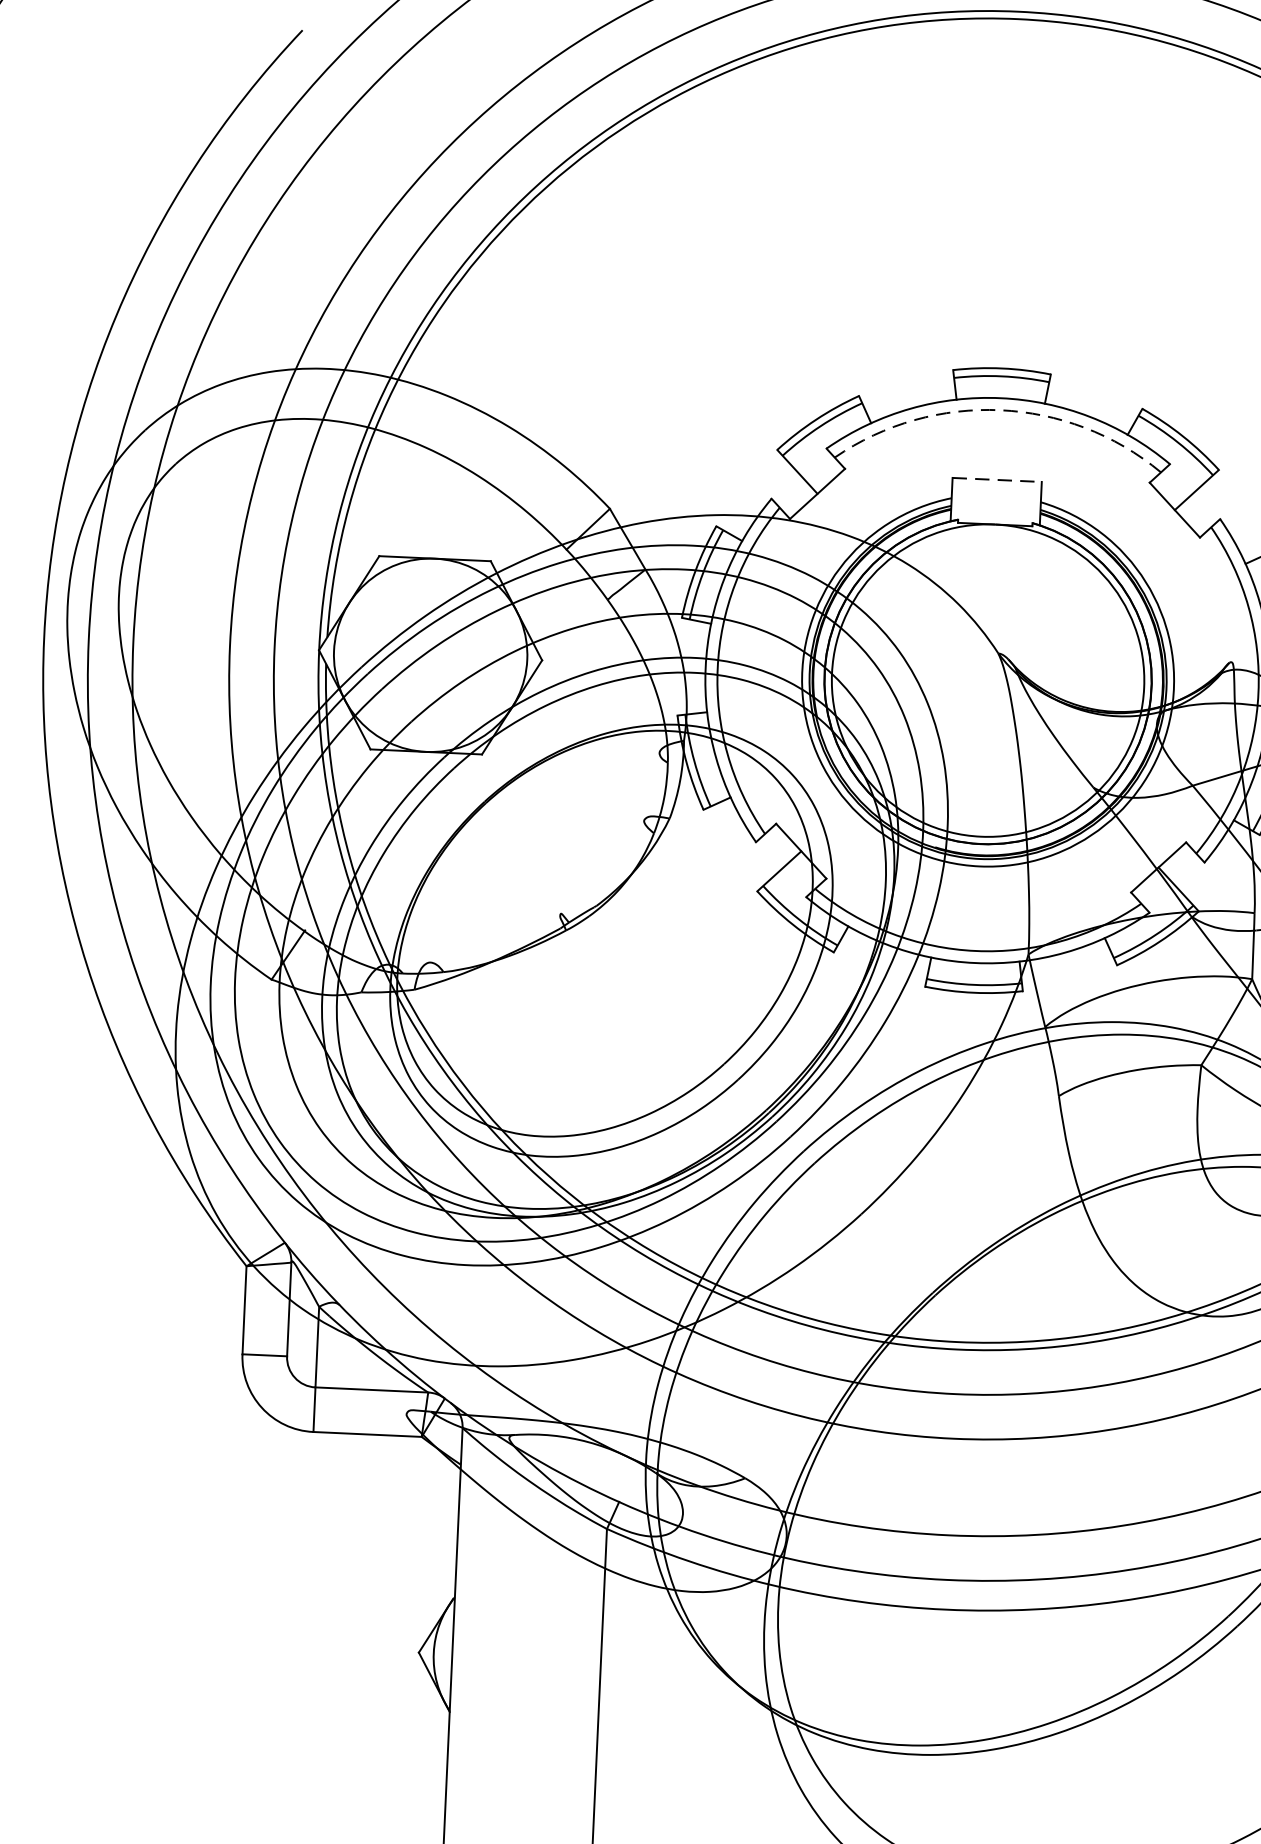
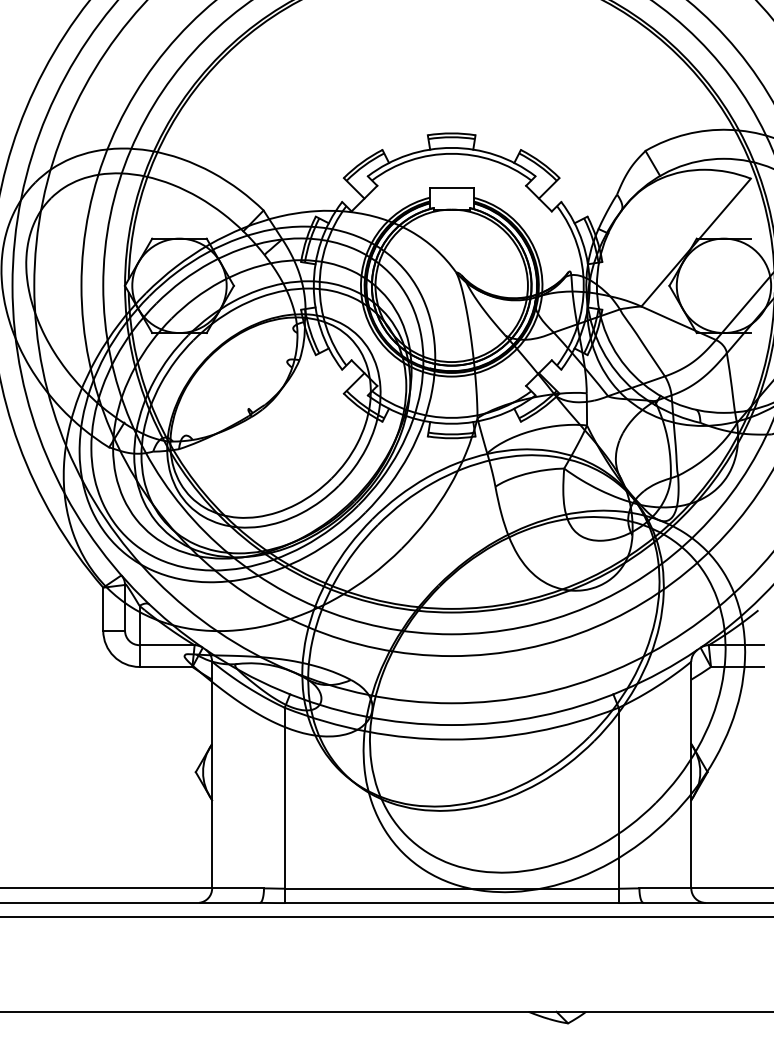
arc: (999, 409) -> (451, 153), dashed -> solid
line: (996, 479) -> (451, 187), dashed -> solid

